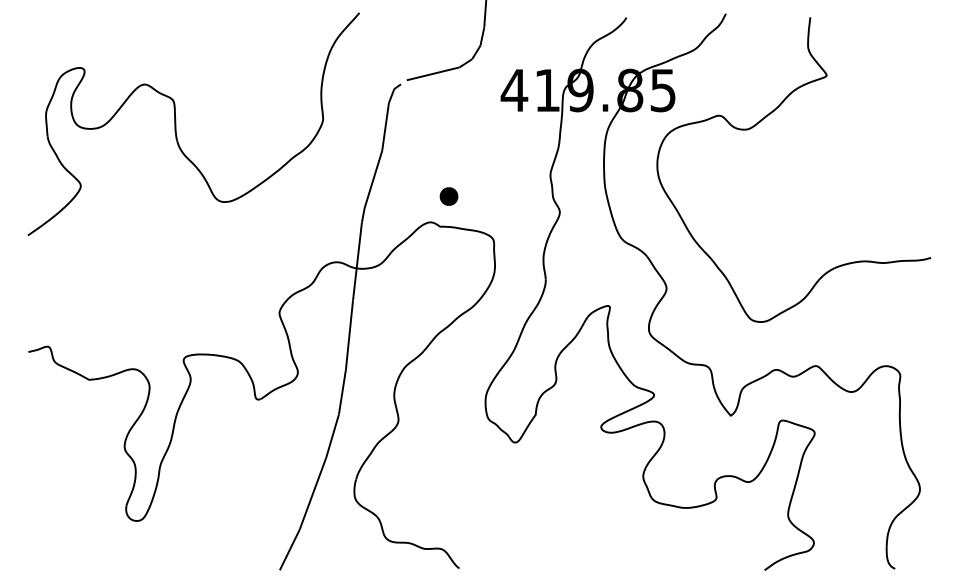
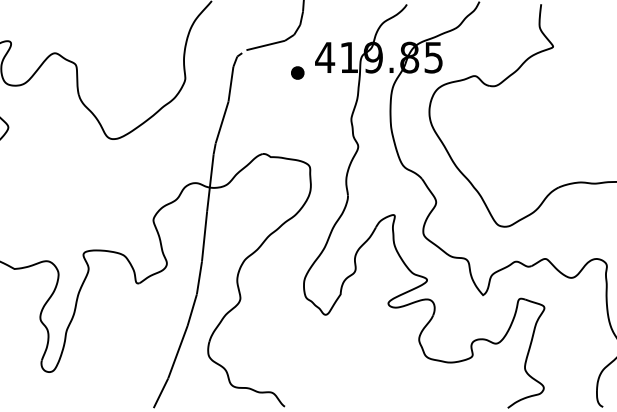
part: (448, 196) -> (297, 72), moved

